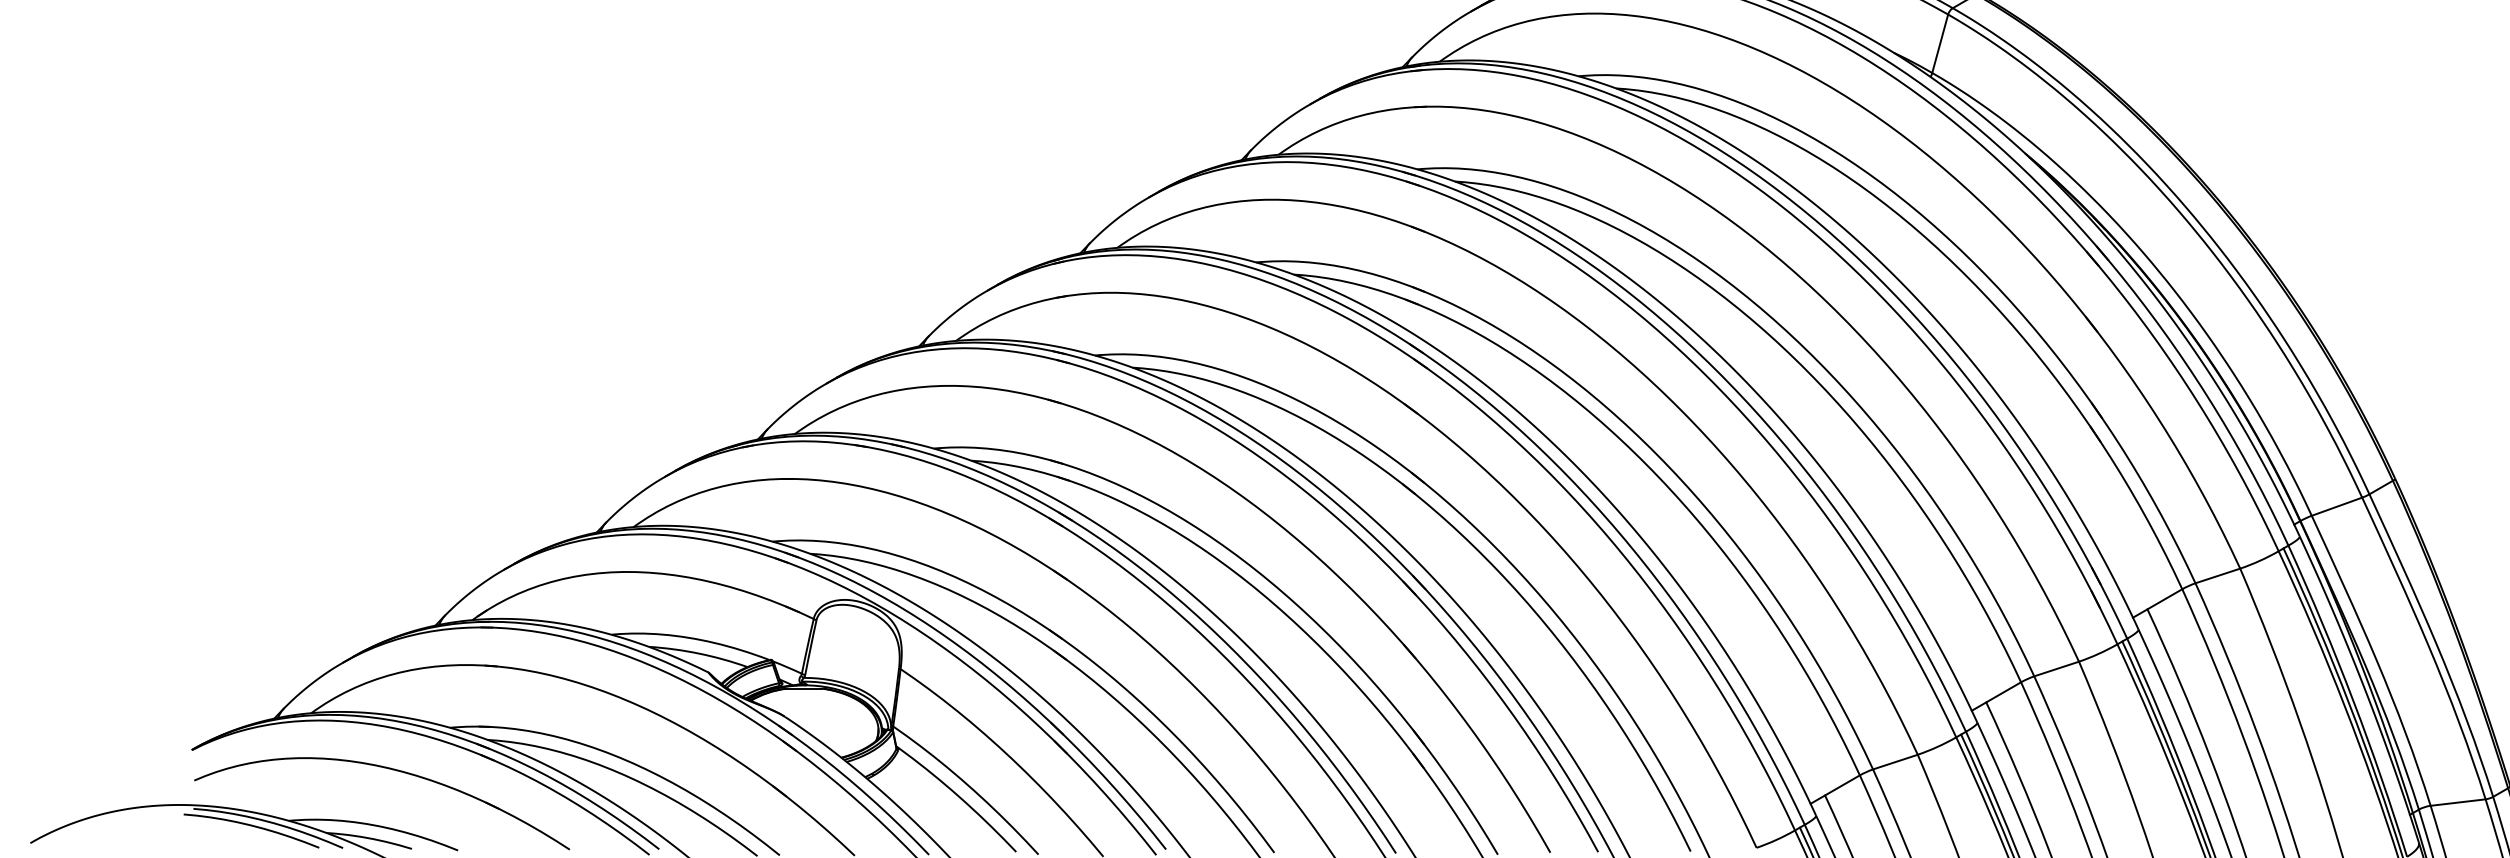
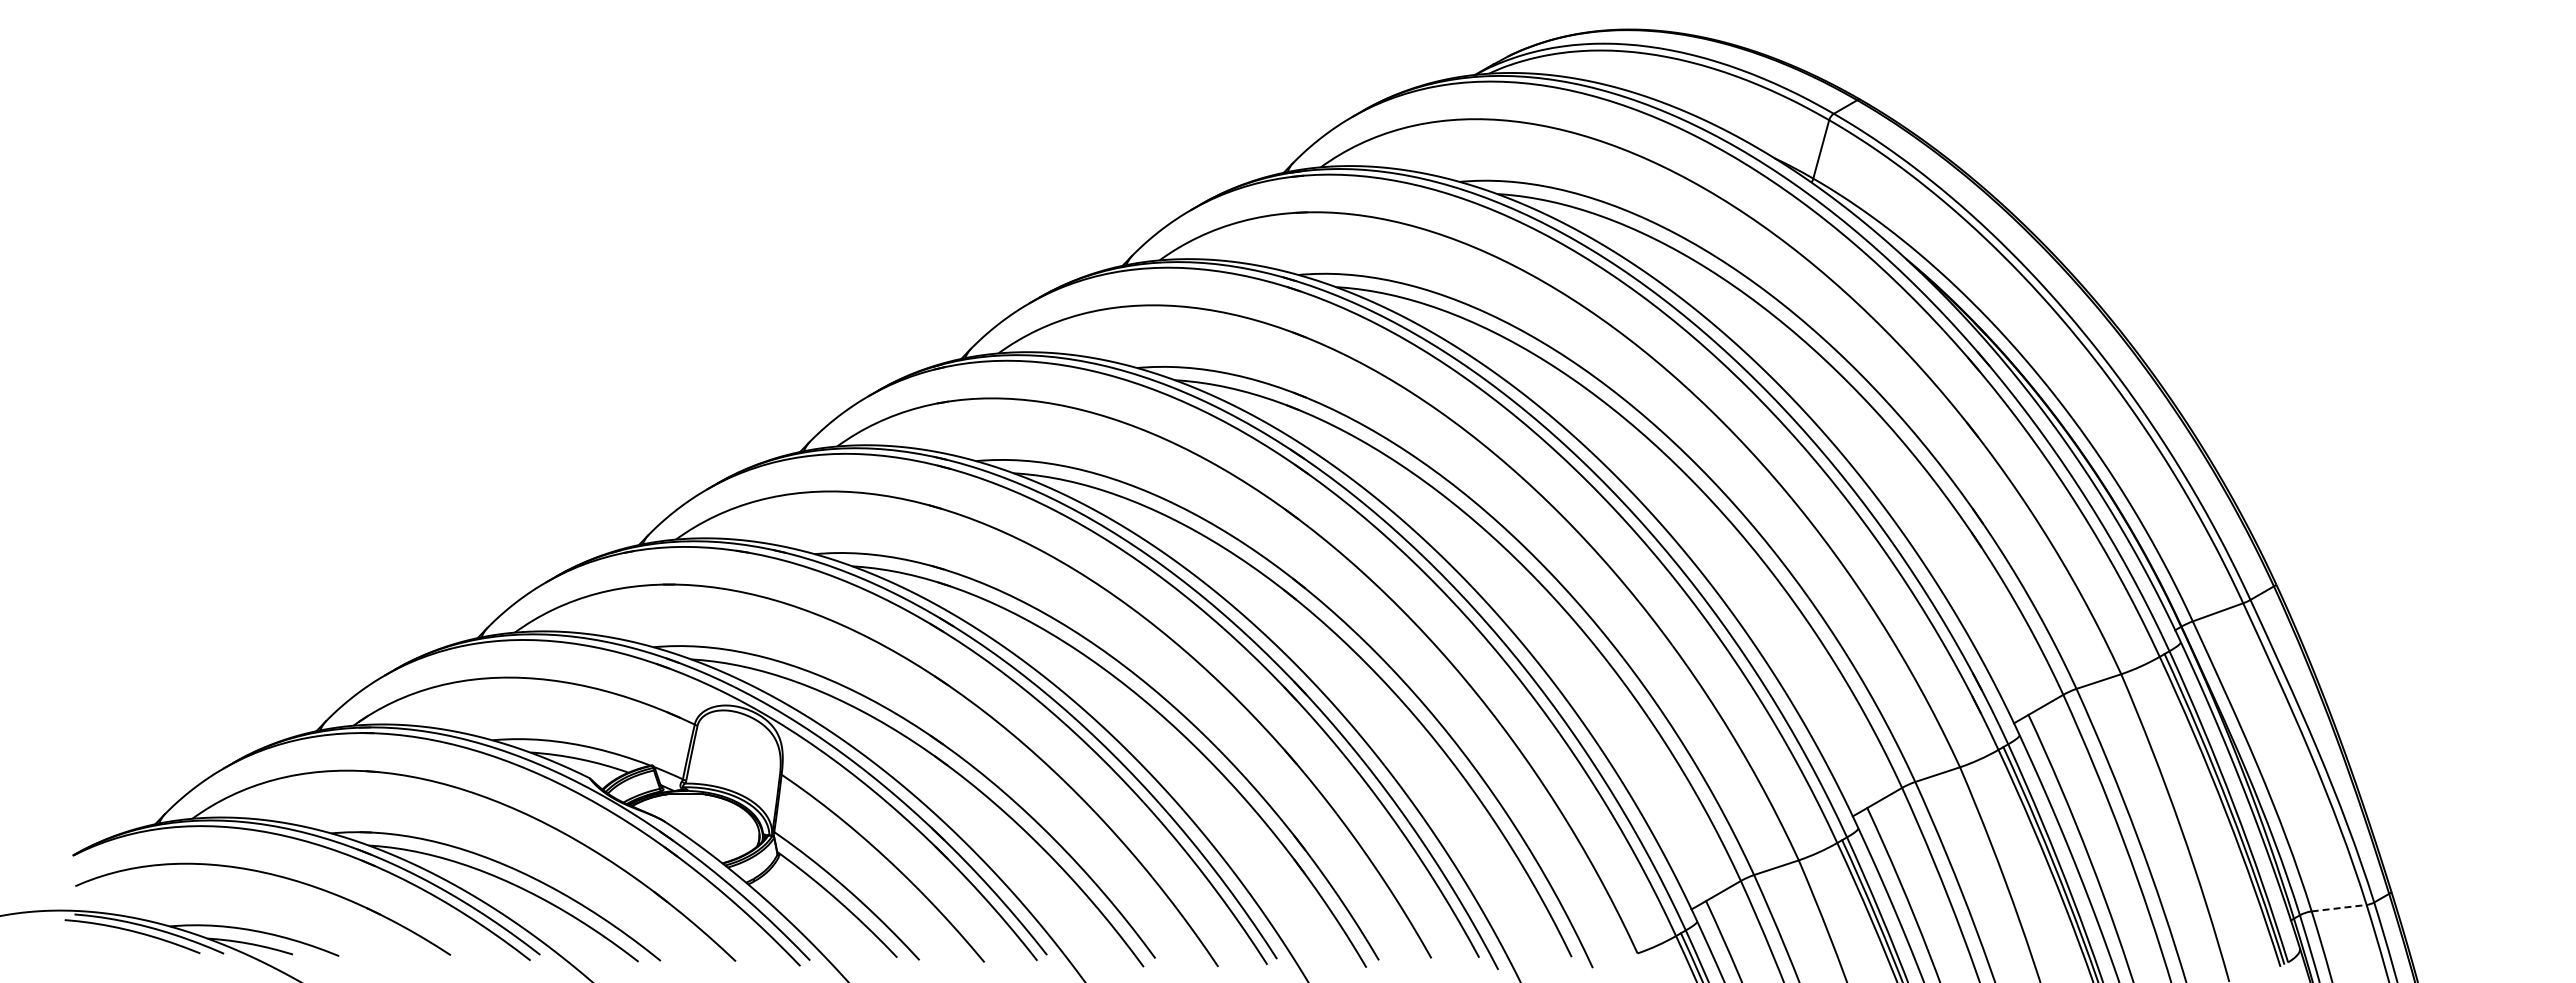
line: (2458, 802) -> (2339, 908), solid -> dashed

